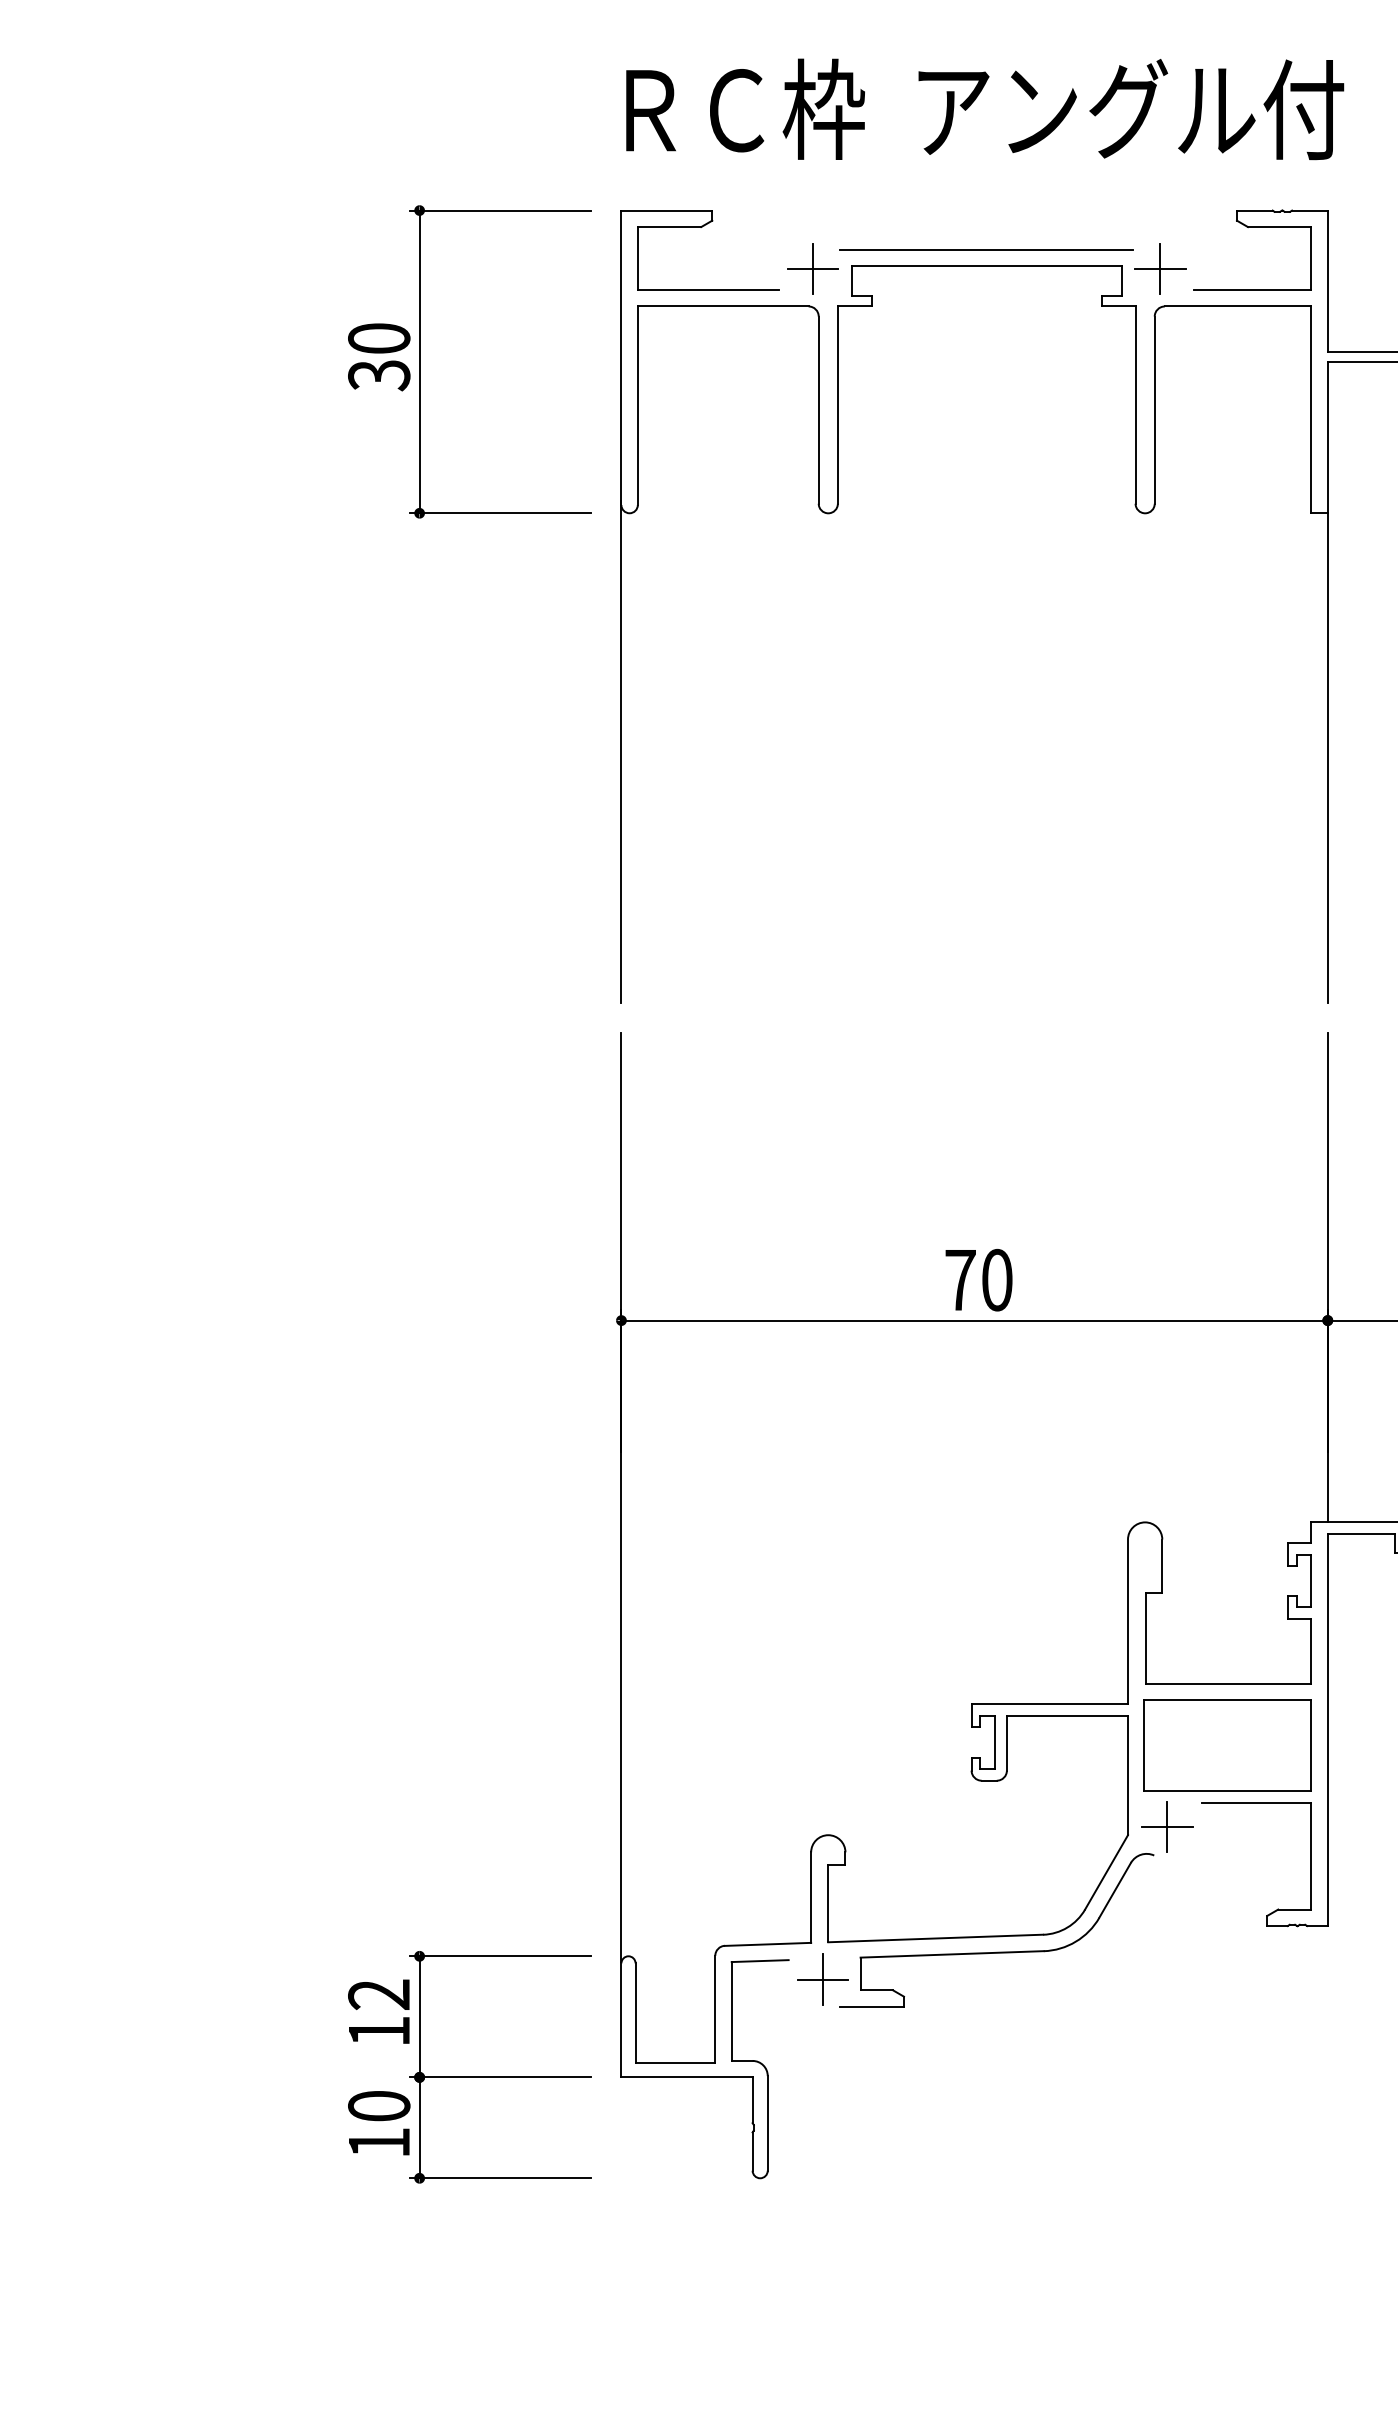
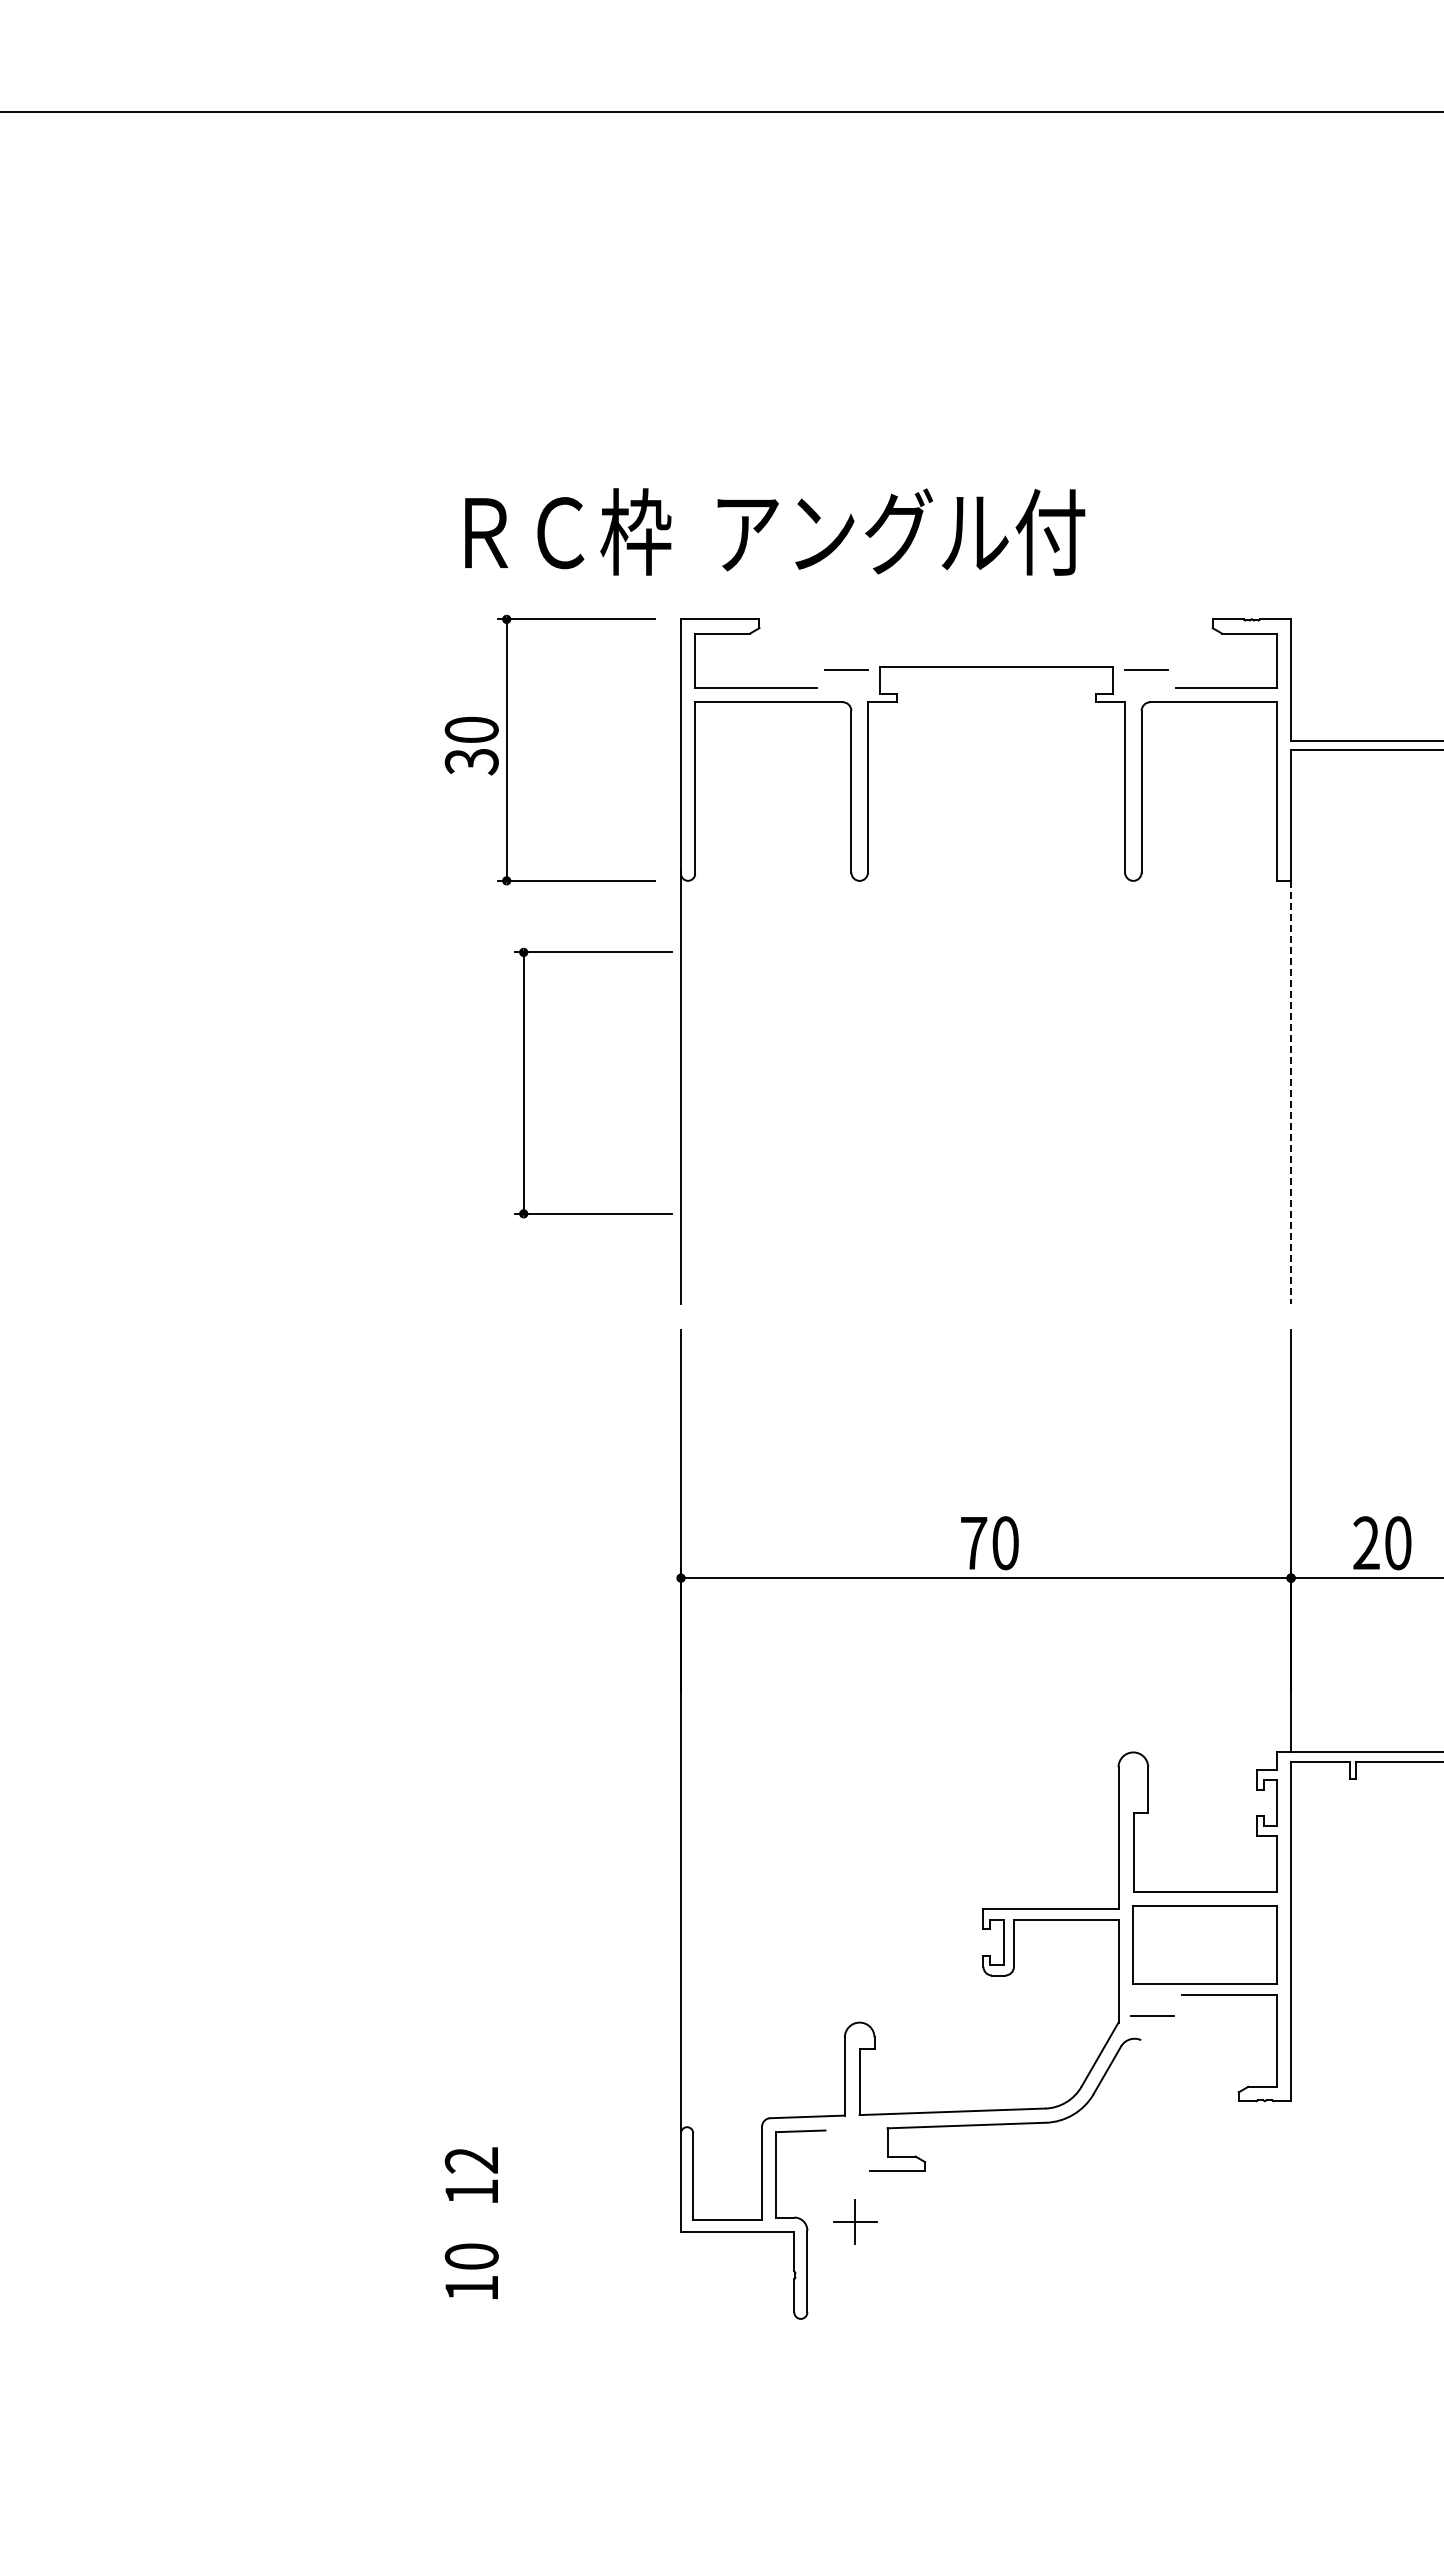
text: (985, 108) -> (775, 531), moved
line: (986, 250) -> (996, 653), removed
line: (813, 268) -> (846, 669), removed
line: (1160, 268) -> (1146, 669), removed
part: (440, 746) -> (524, 1082), added
line: (1328, 758) -> (1291, 1092), solid -> dashed
line: (1167, 1826) -> (1152, 2015), removed
part: (823, 1978) -> (855, 2221), moved
part: (500, 2077) -> (576, 2231), removed

